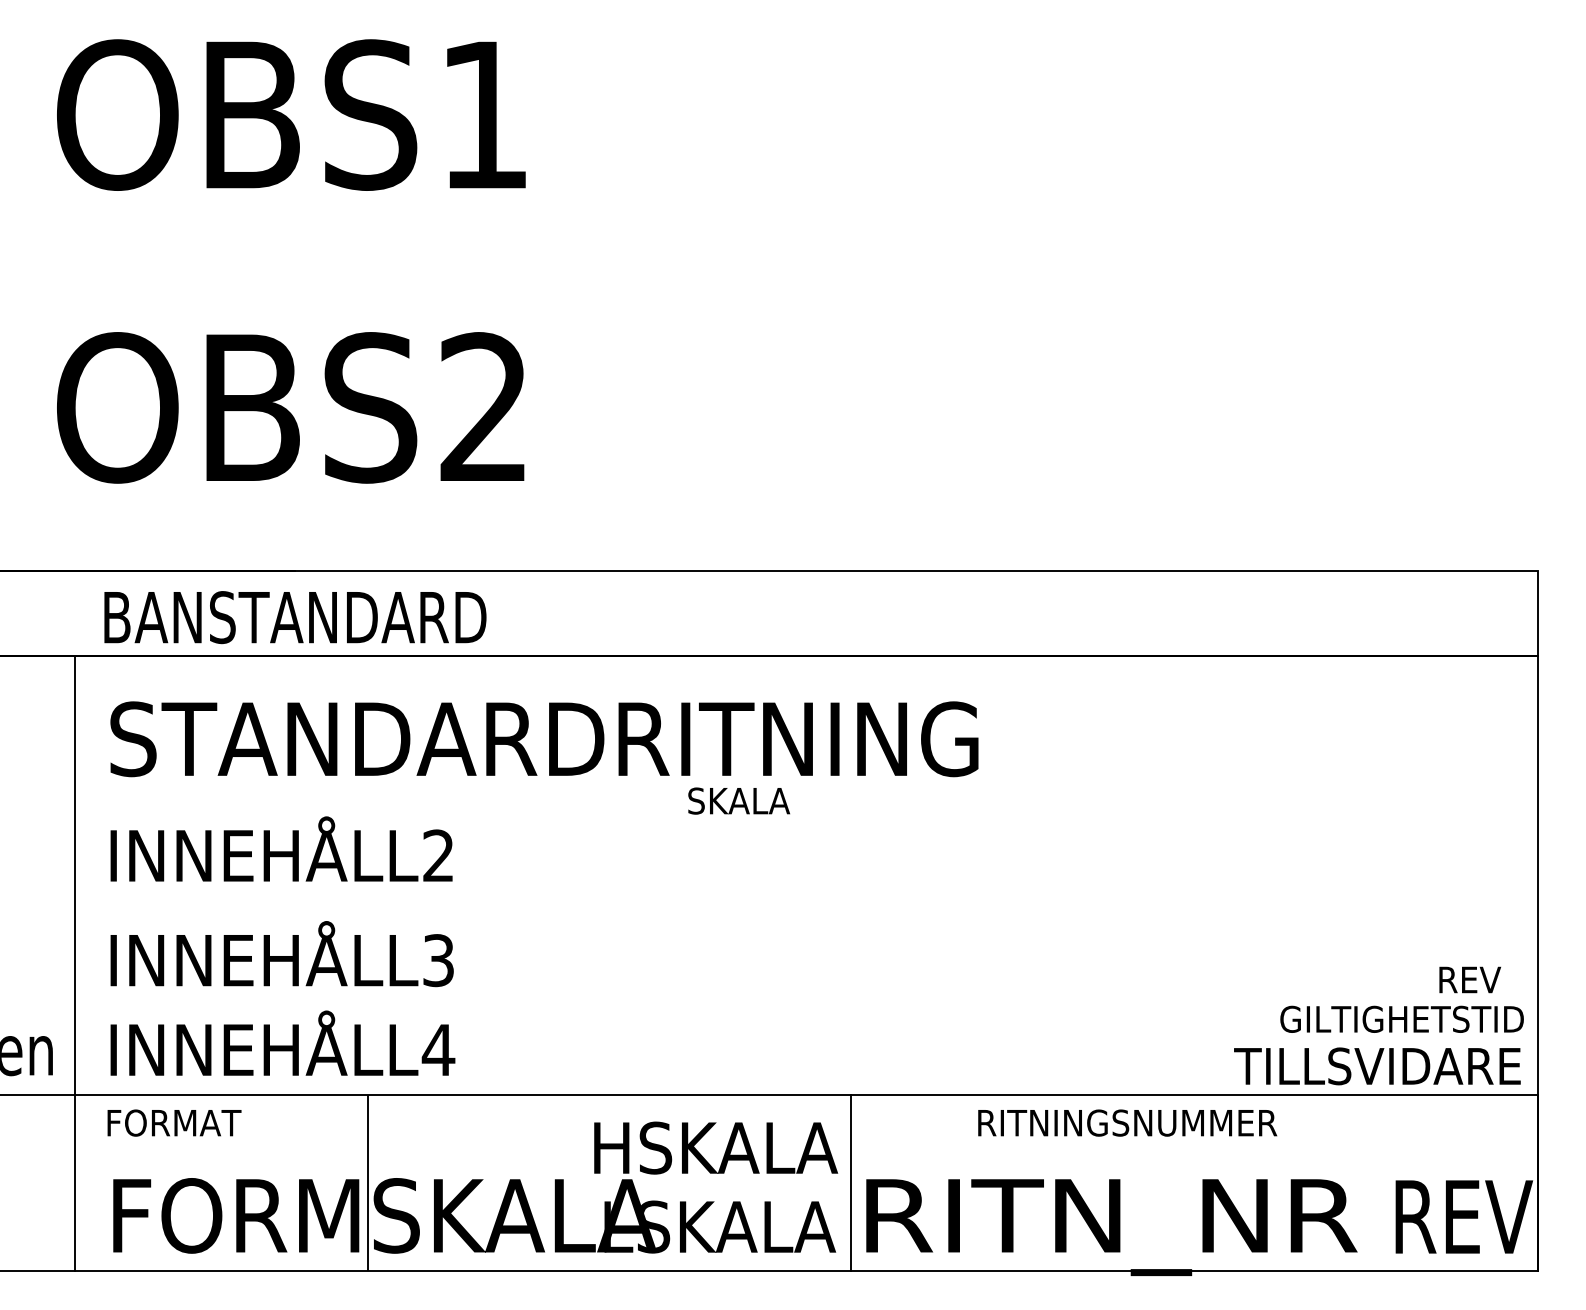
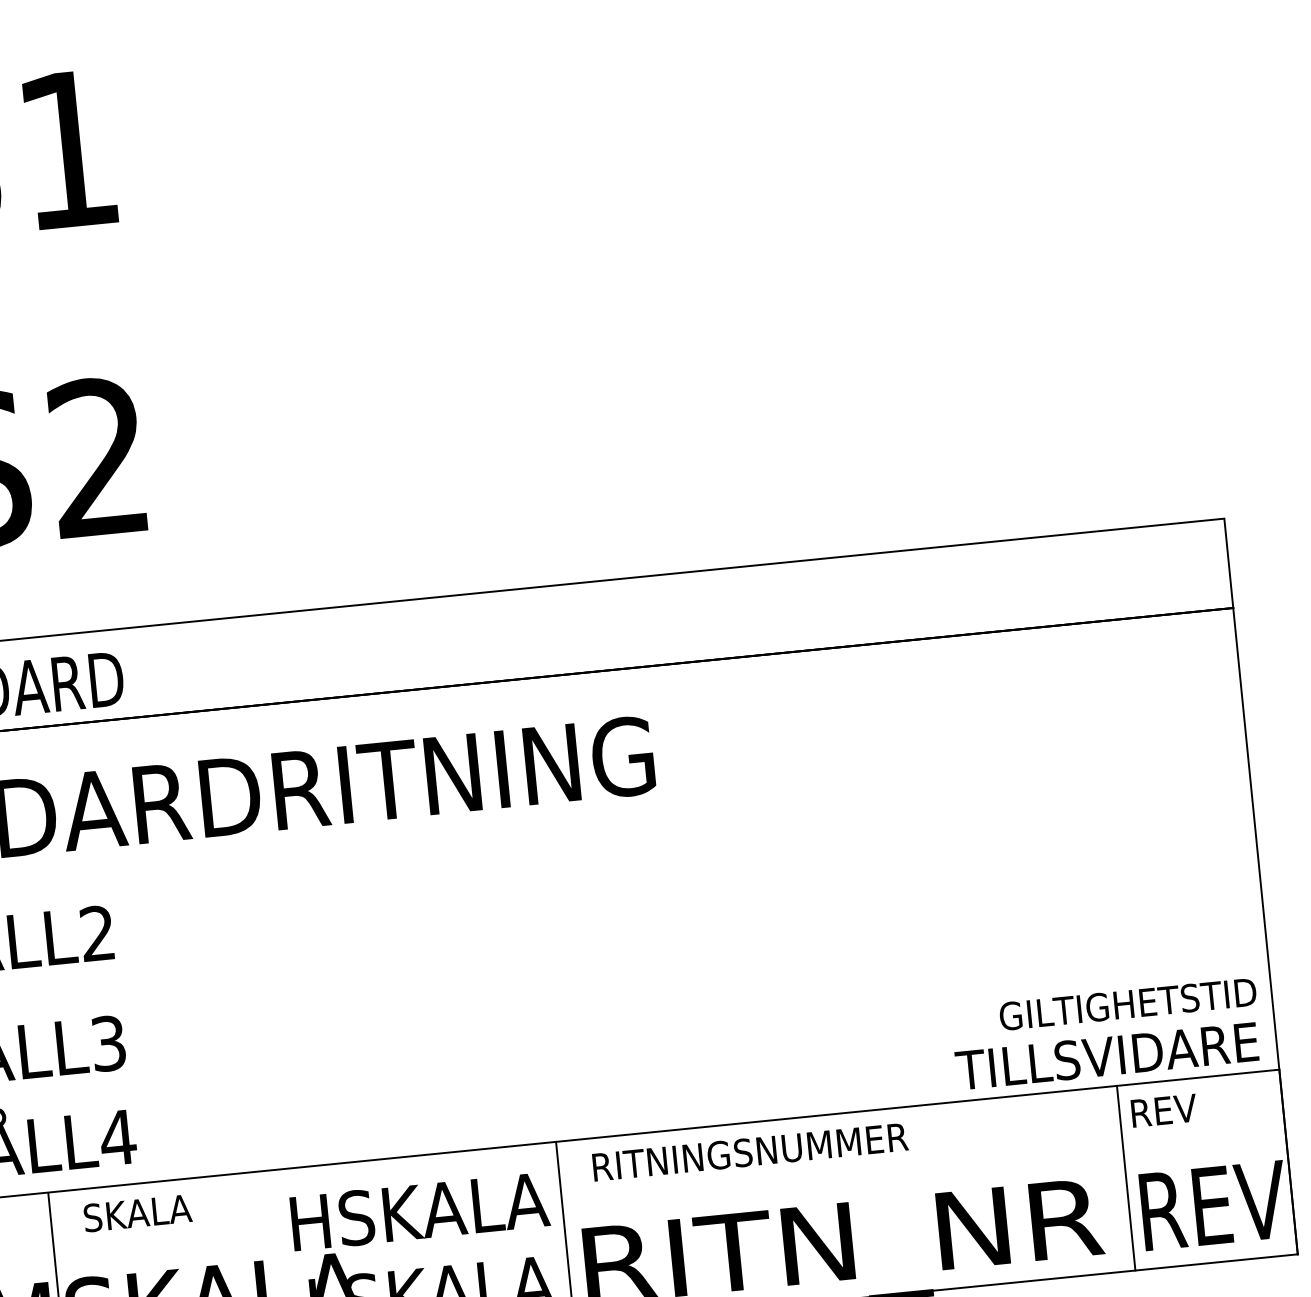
text: (738, 800) -> (137, 1212), moved
text: (1469, 979) -> (1163, 1110), moved
text: (1127, 1122) -> (750, 1151), moved
line: (1384, 1182) -> (1126, 1177), added

